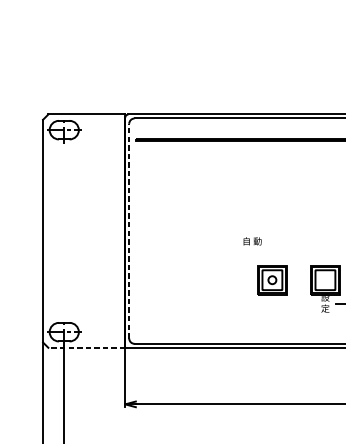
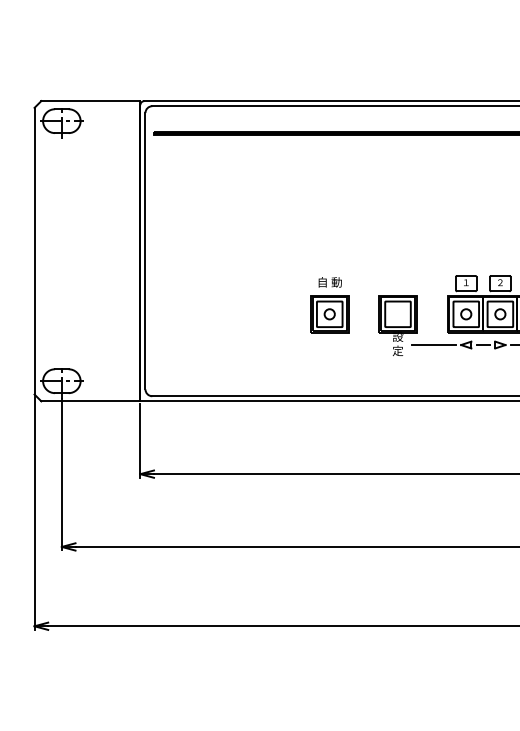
line: (129, 230) -> (145, 250), dashed -> solid
text: (252, 241) -> (329, 282), moved
line: (86, 347) -> (90, 401), dashed -> solid

